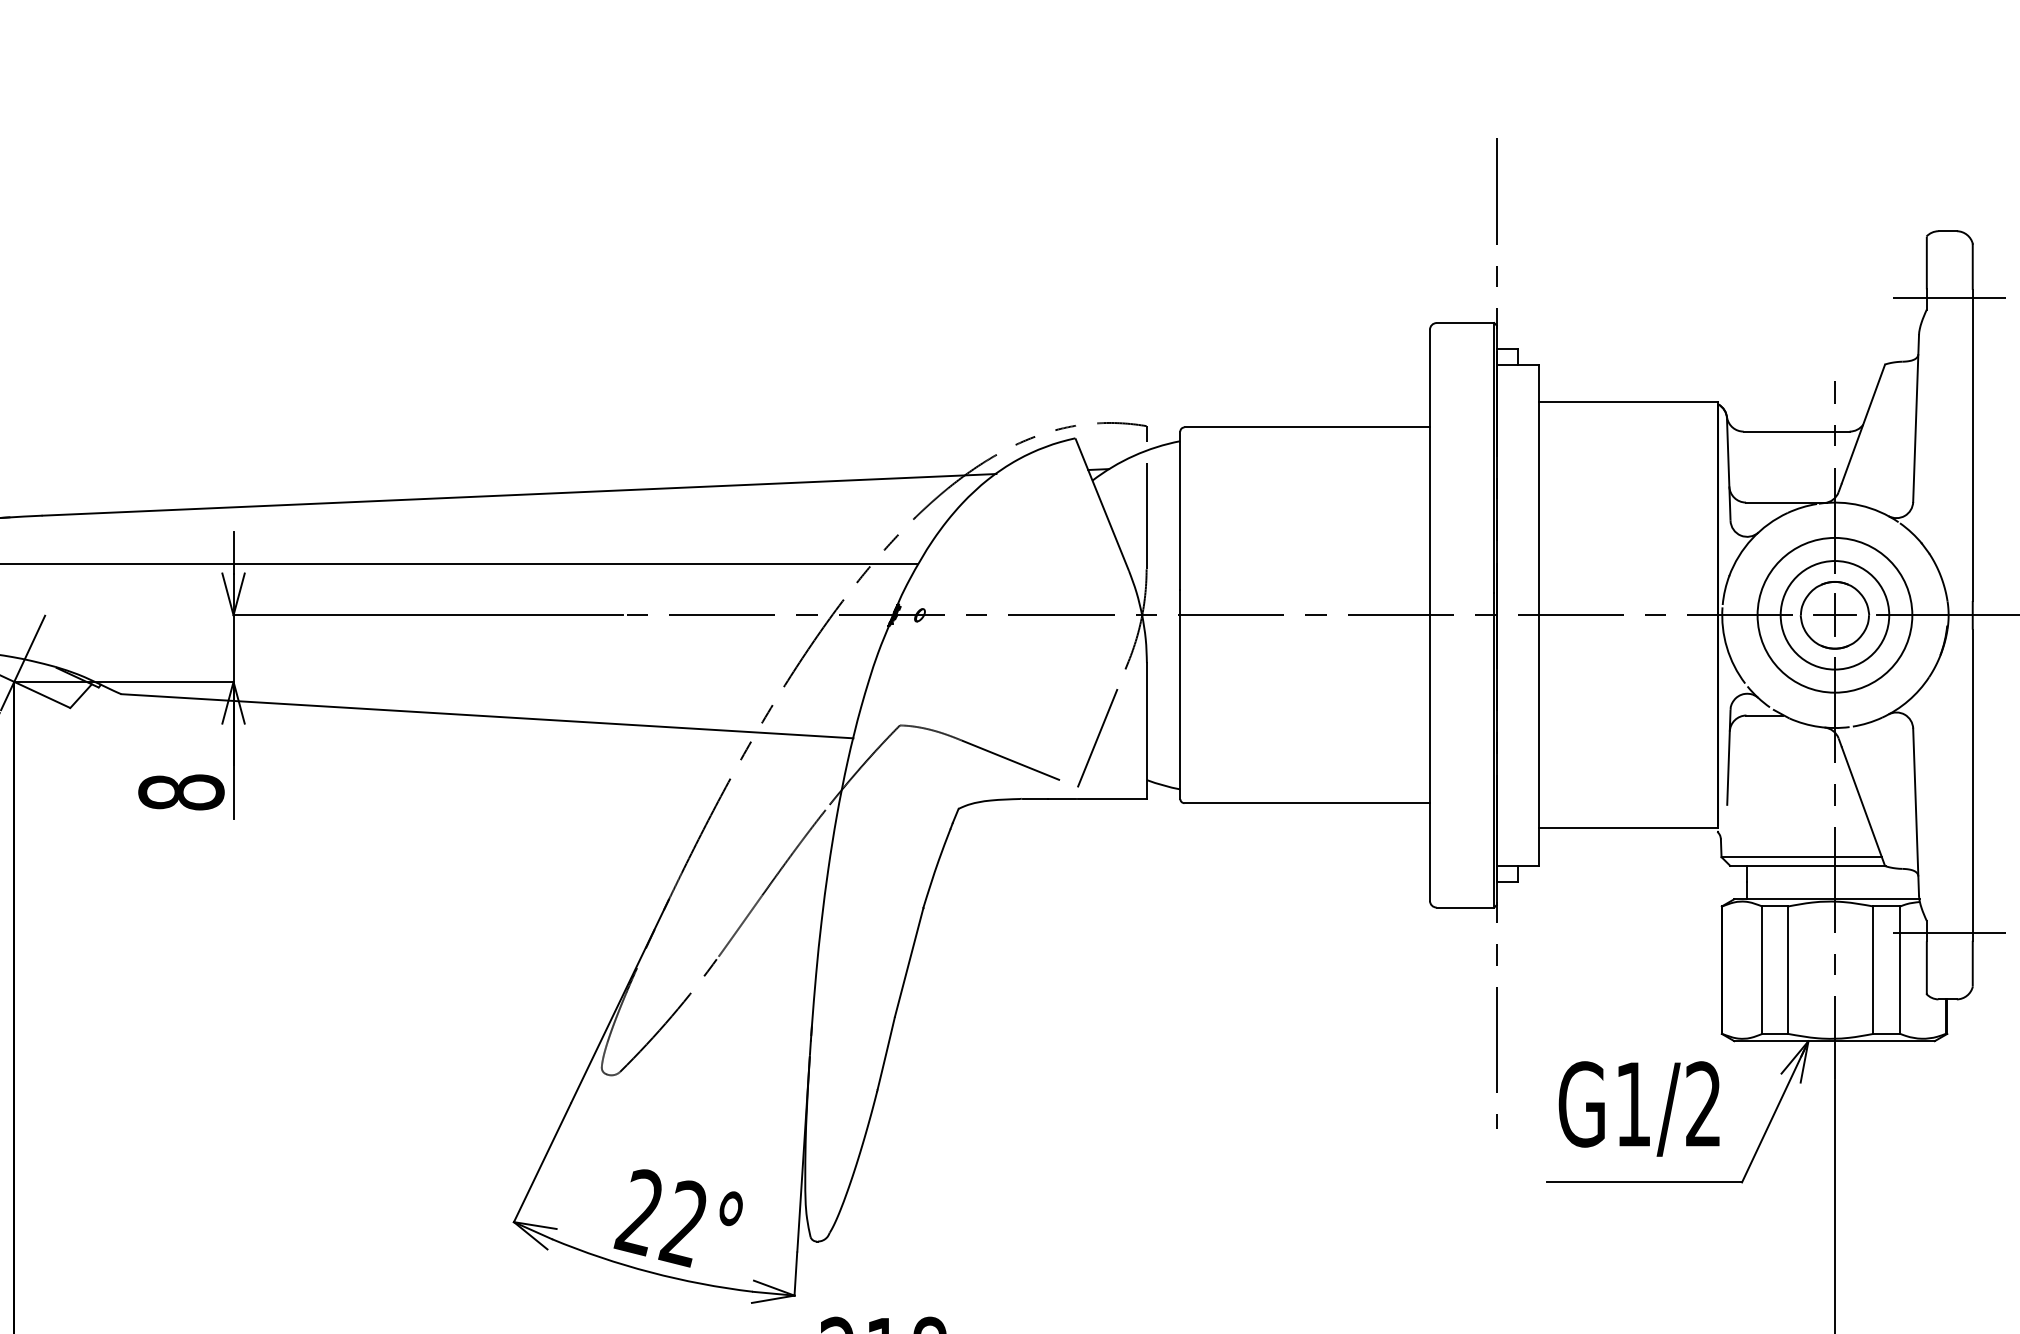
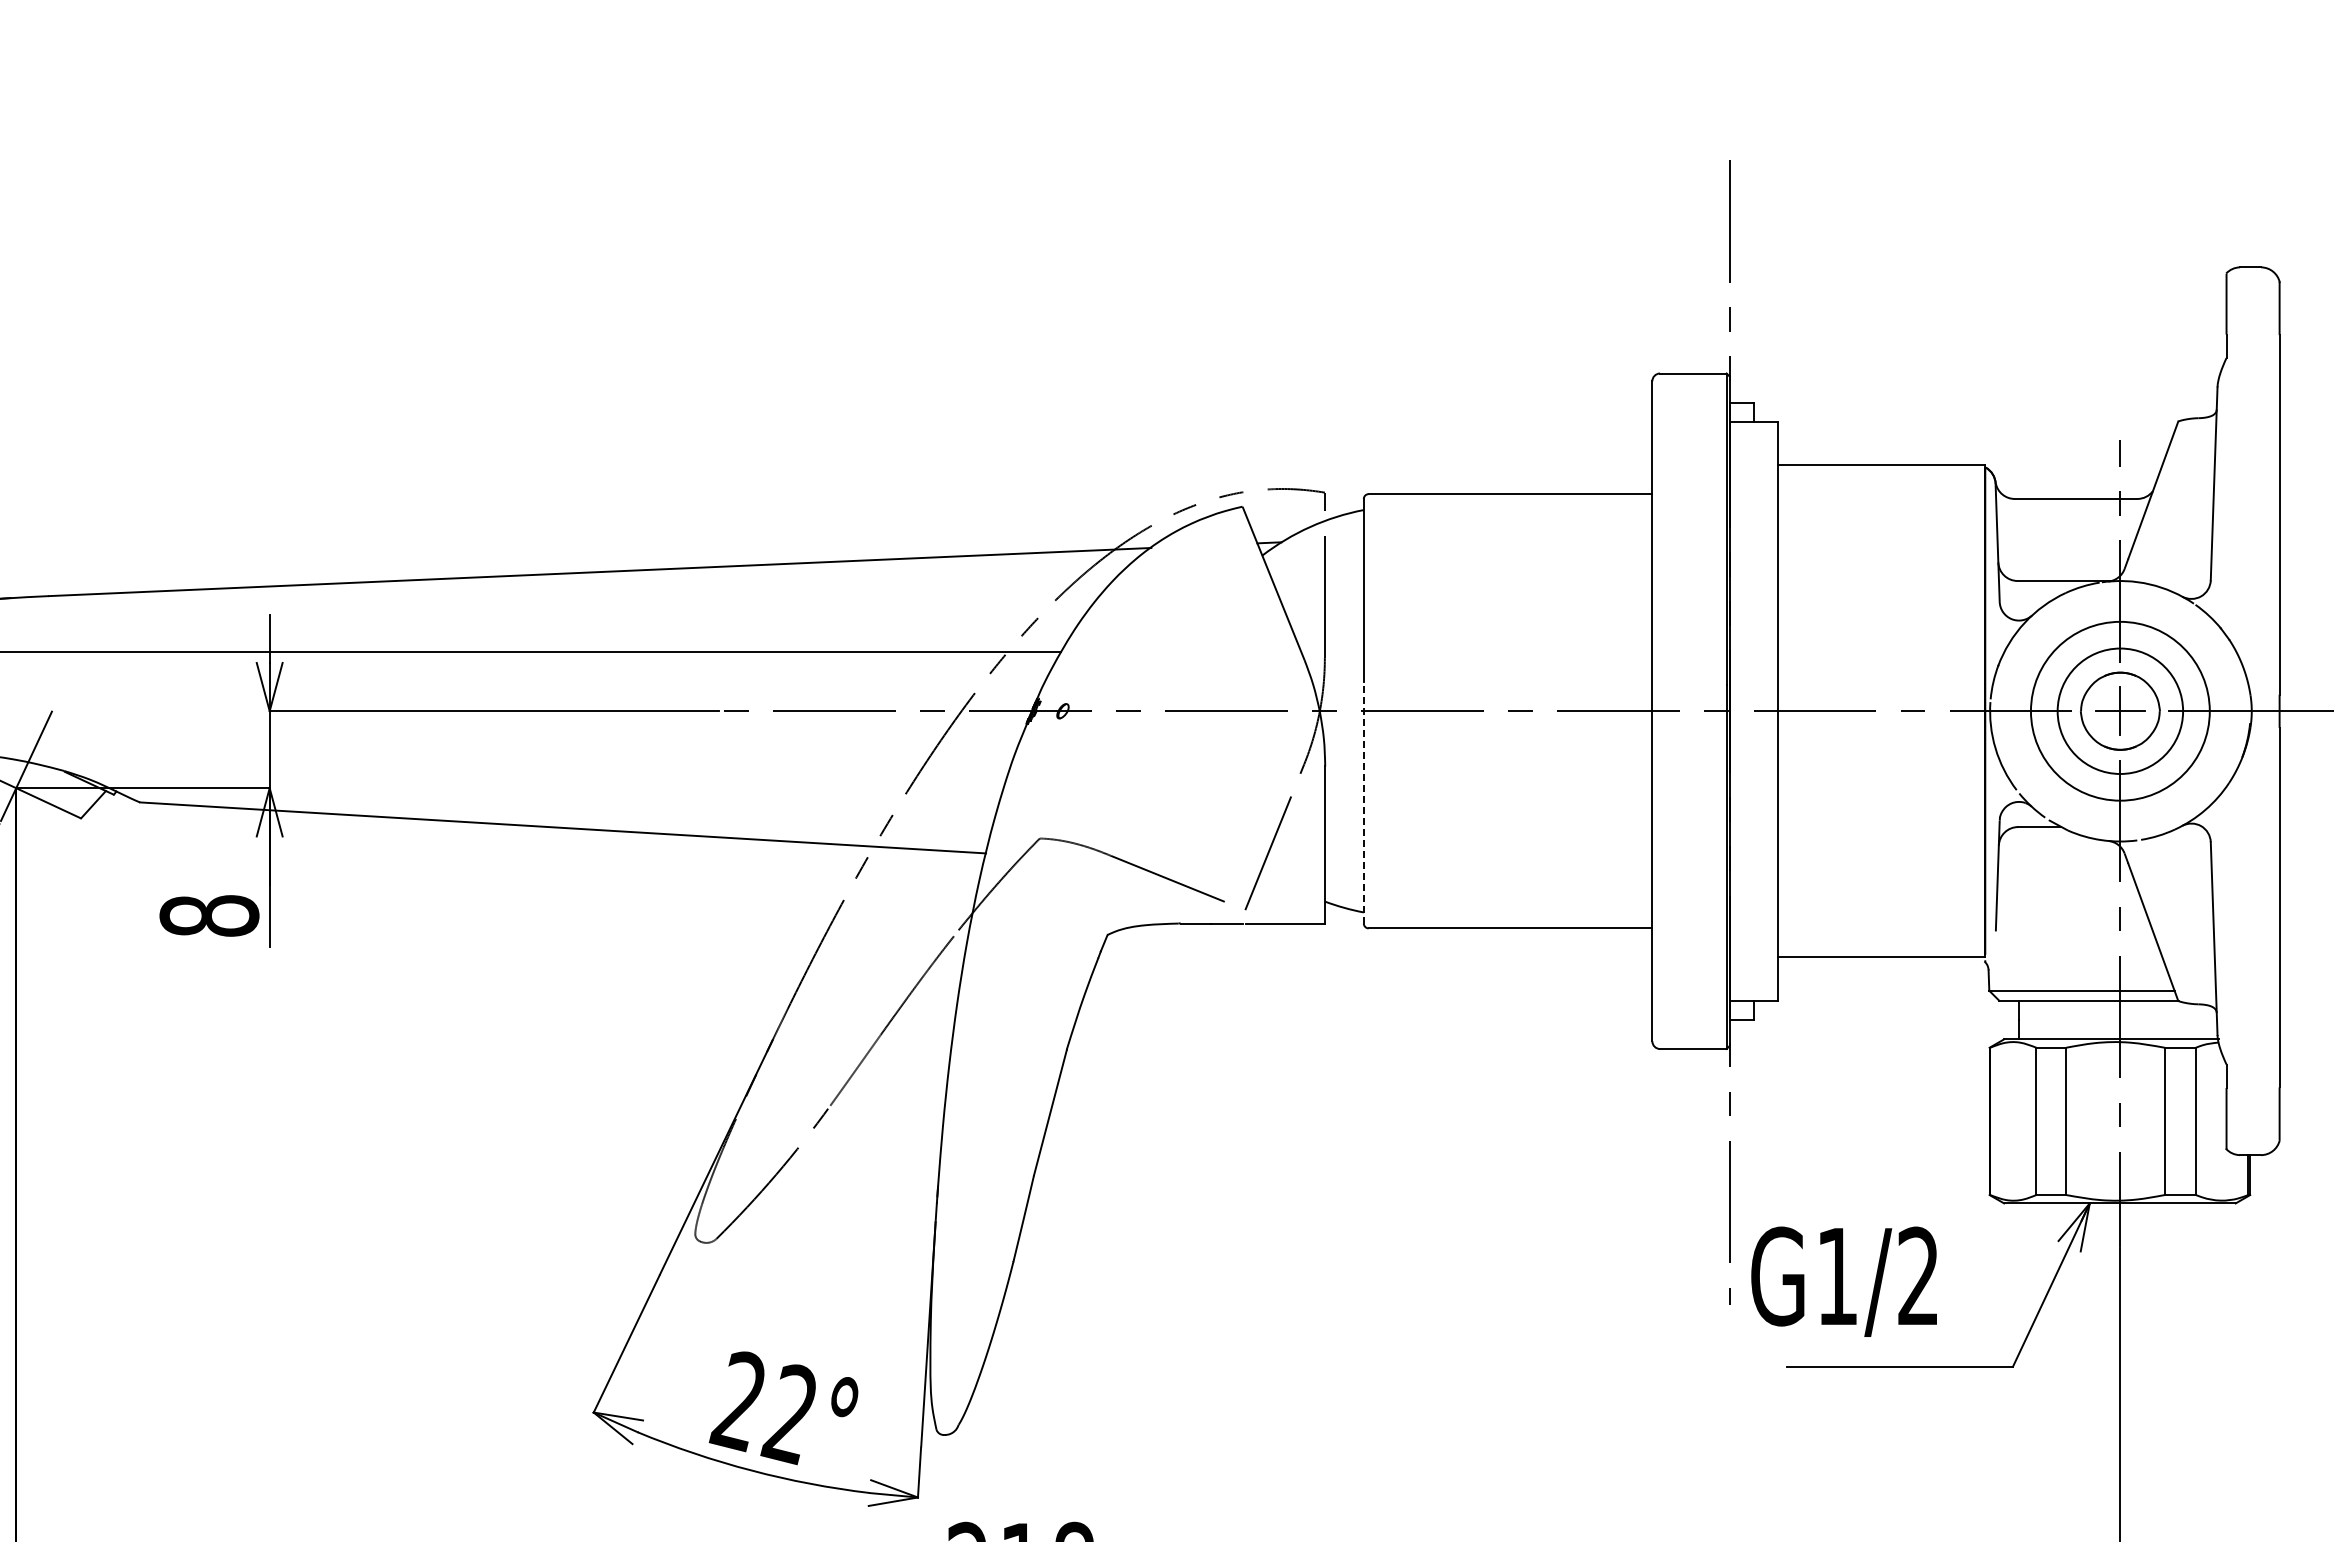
line: (1949, 297) -> (2252, 344), removed
line: (1180, 694) -> (1363, 802), solid -> dashed
line: (1949, 932) -> (2252, 1077), removed
text: (1638, 1108) -> (1843, 1281), moved

